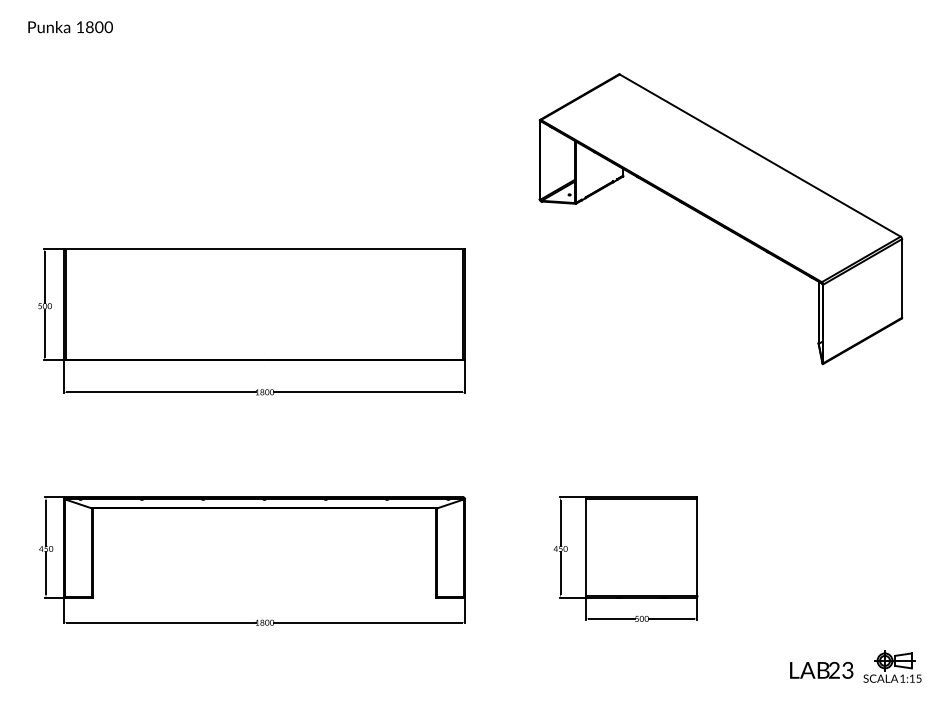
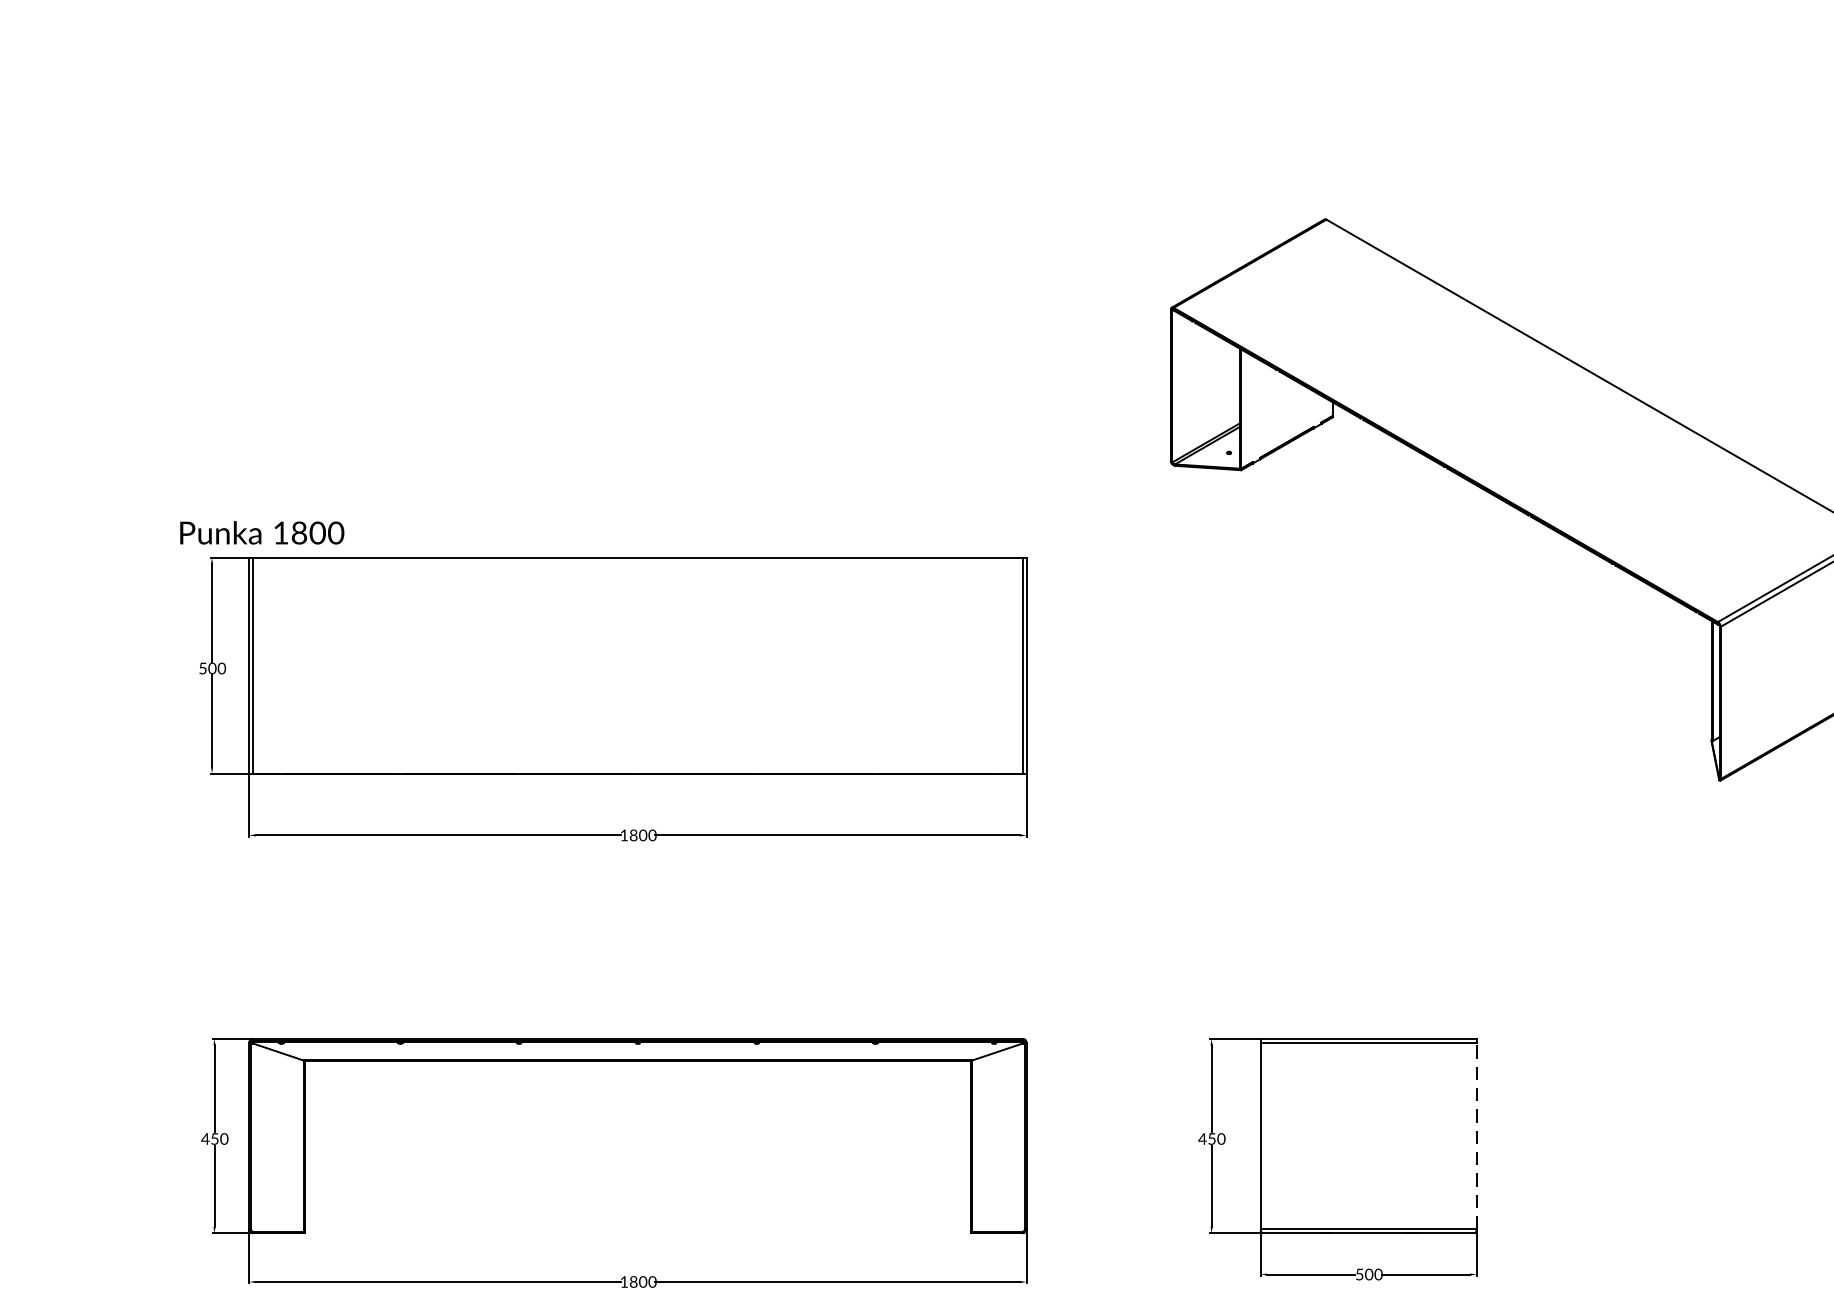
text: (70, 27) -> (261, 533), moved
line: (697, 546) -> (1476, 1134), solid -> dashed

